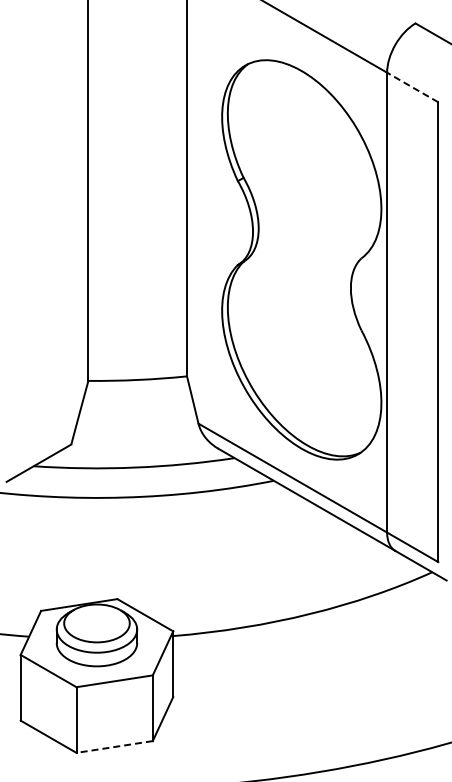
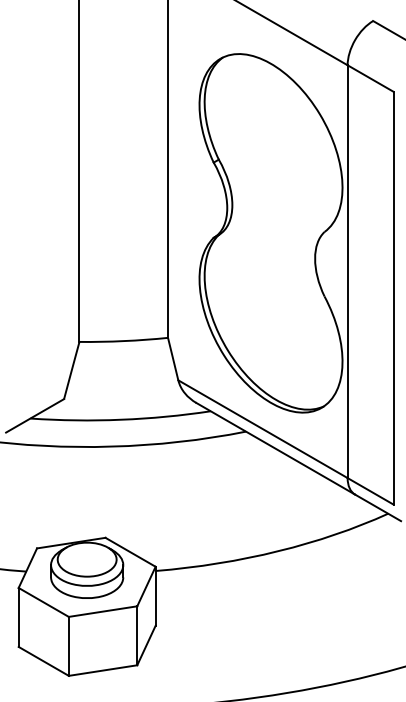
line: (412, 87) -> (370, 78), dashed -> solid
line: (114, 746) -> (102, 670), dashed -> solid

